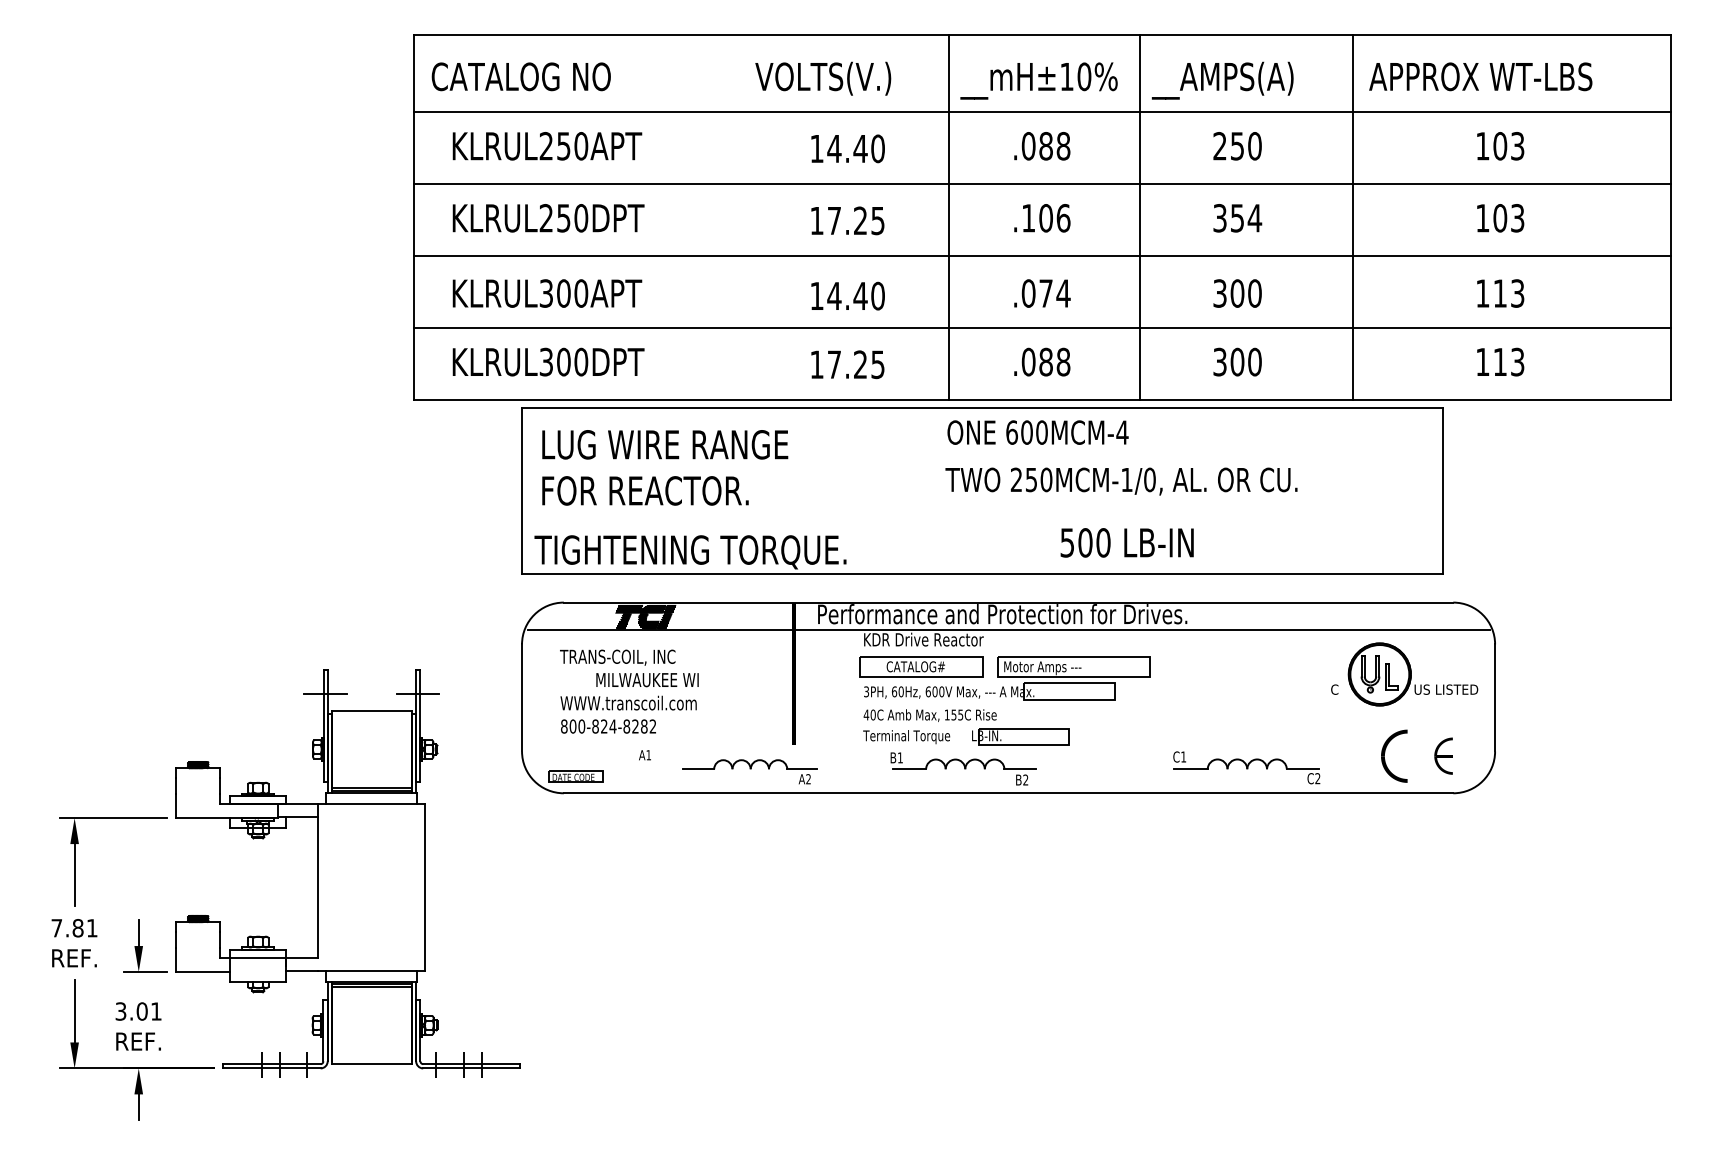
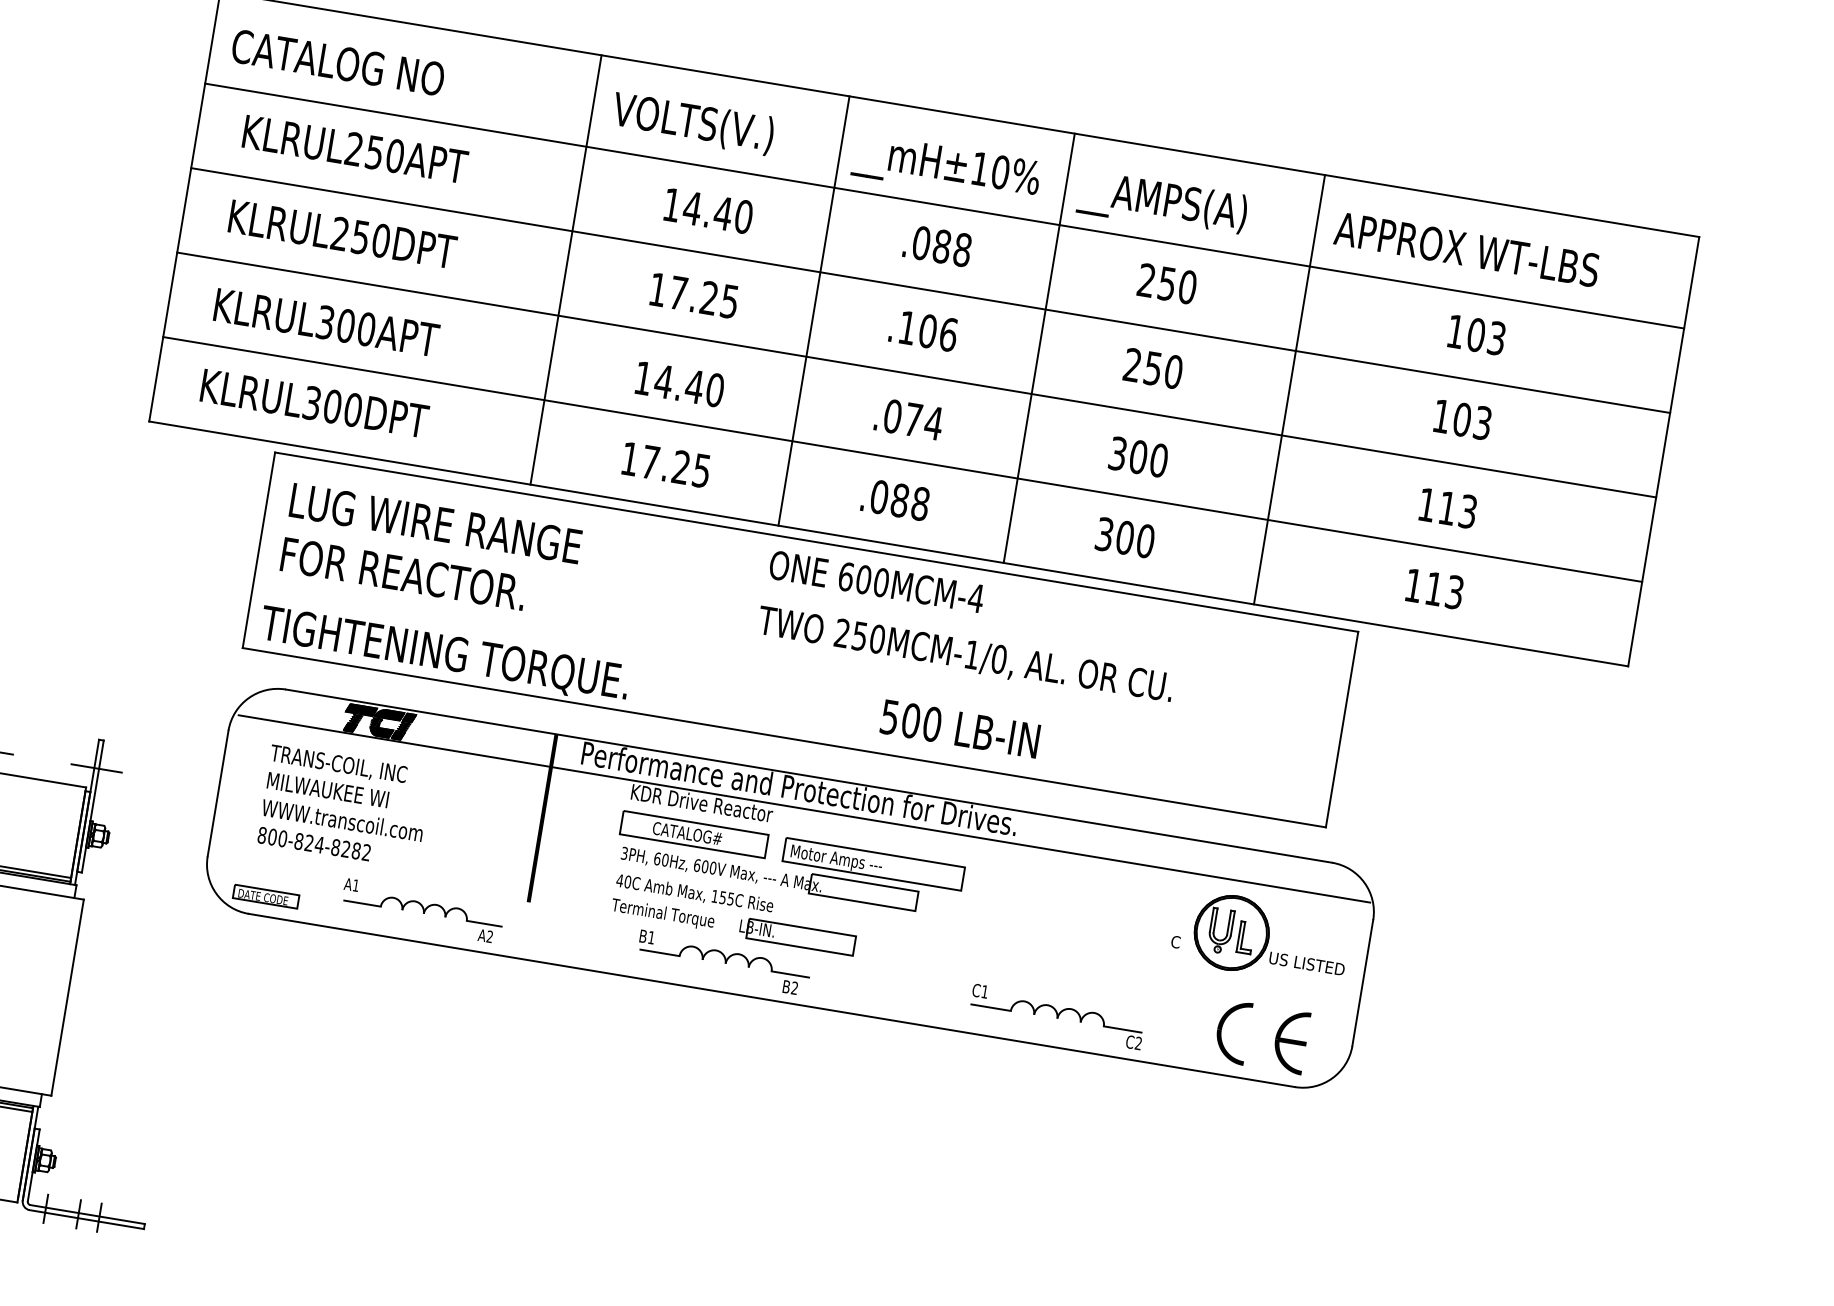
line: (738, 216) -> (566, 269), added
text: (1237, 218) -> (1153, 368), 354 -> 250
text: (647, 680) -> (327, 790), moved
part: (1443, 755) -> (1290, 1040), size x1.43
part: (749, 771) -> (421, 916), moved

